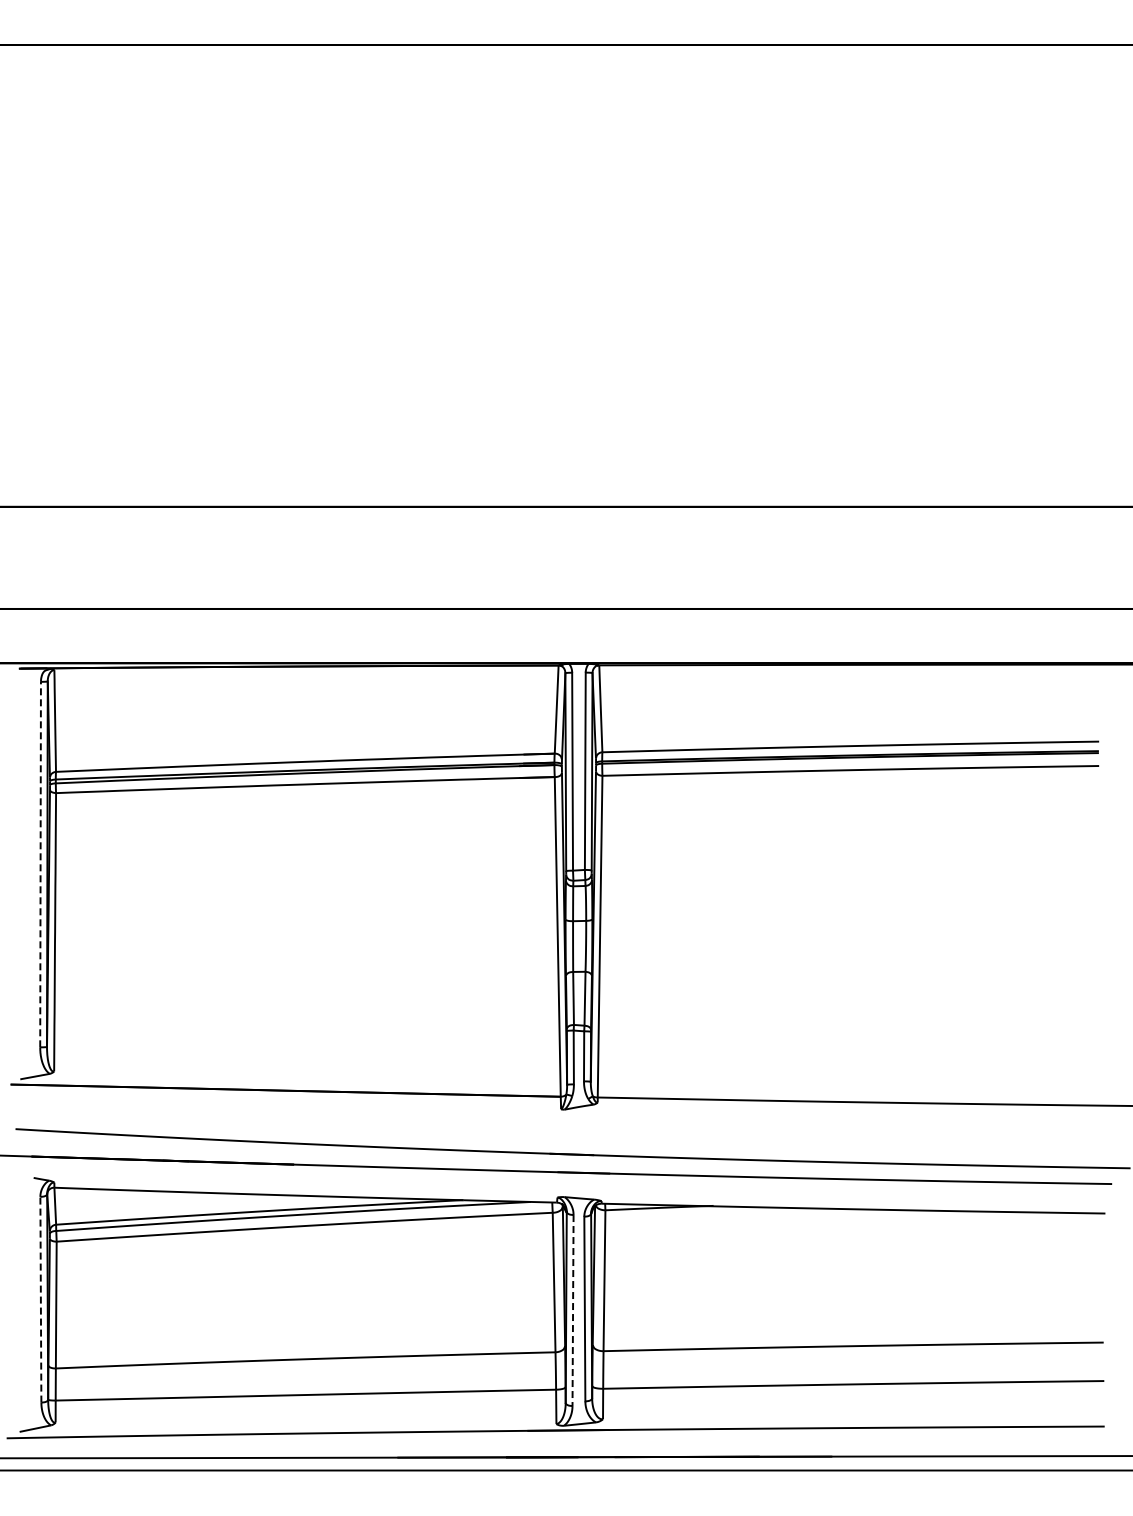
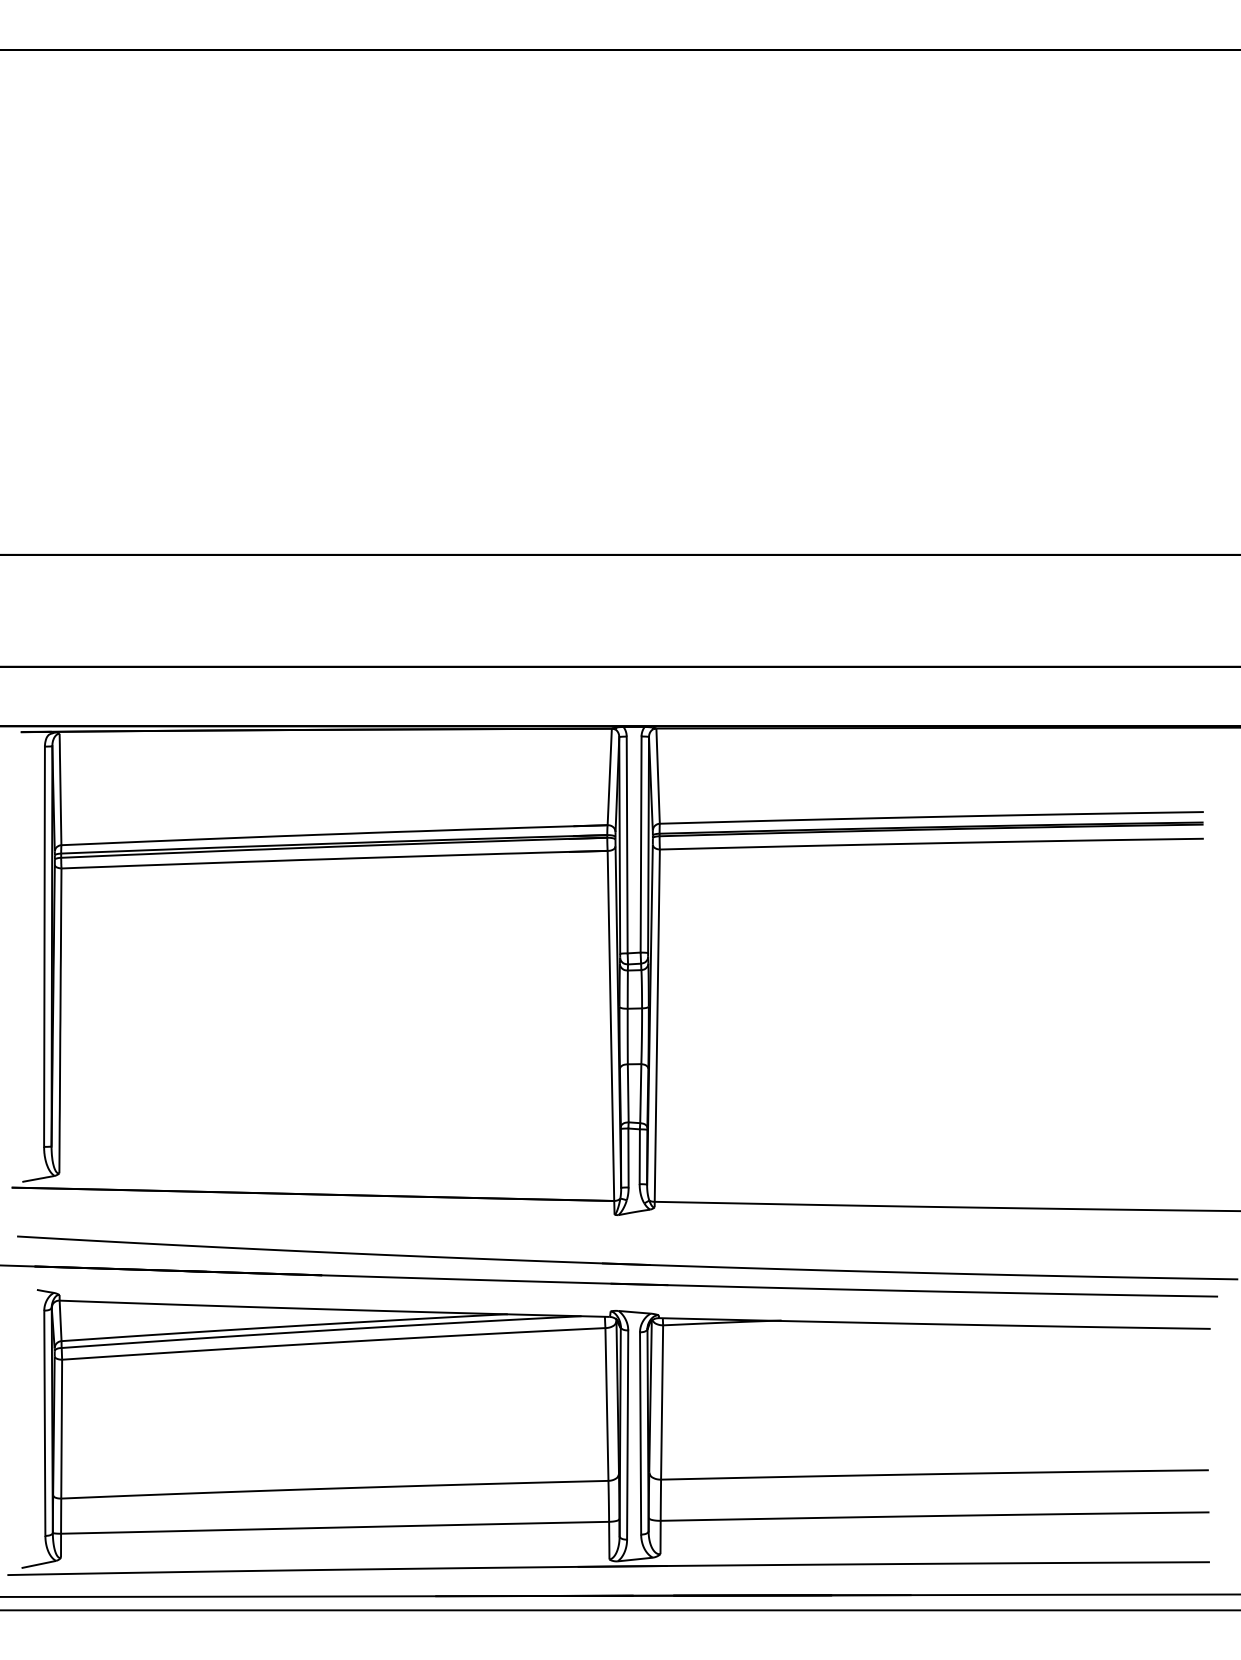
line: (40, 864) -> (44, 946), dashed -> solid
line: (40, 1299) -> (44, 1423), dashed -> solid
line: (573, 1310) -> (628, 1435), dashed -> solid

